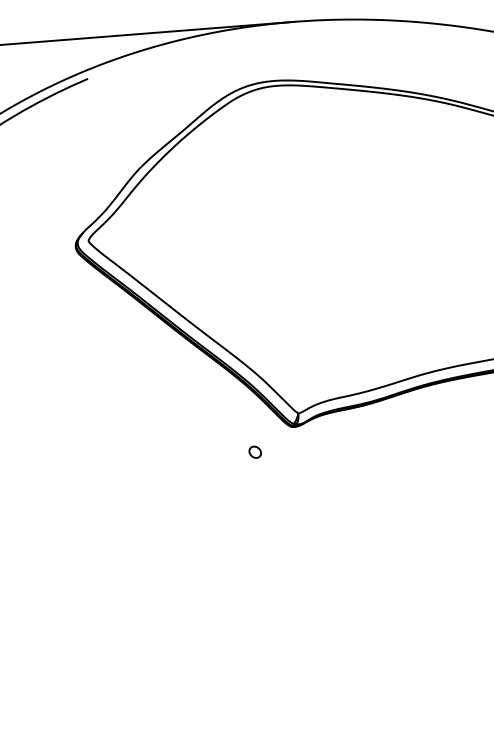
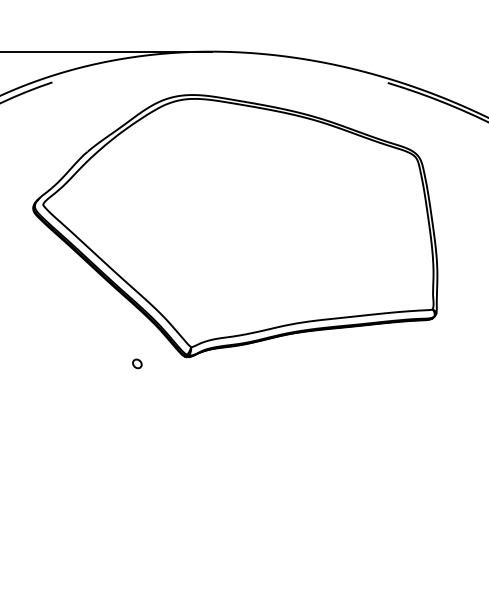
part: (255, 451) -> (137, 363), moved

